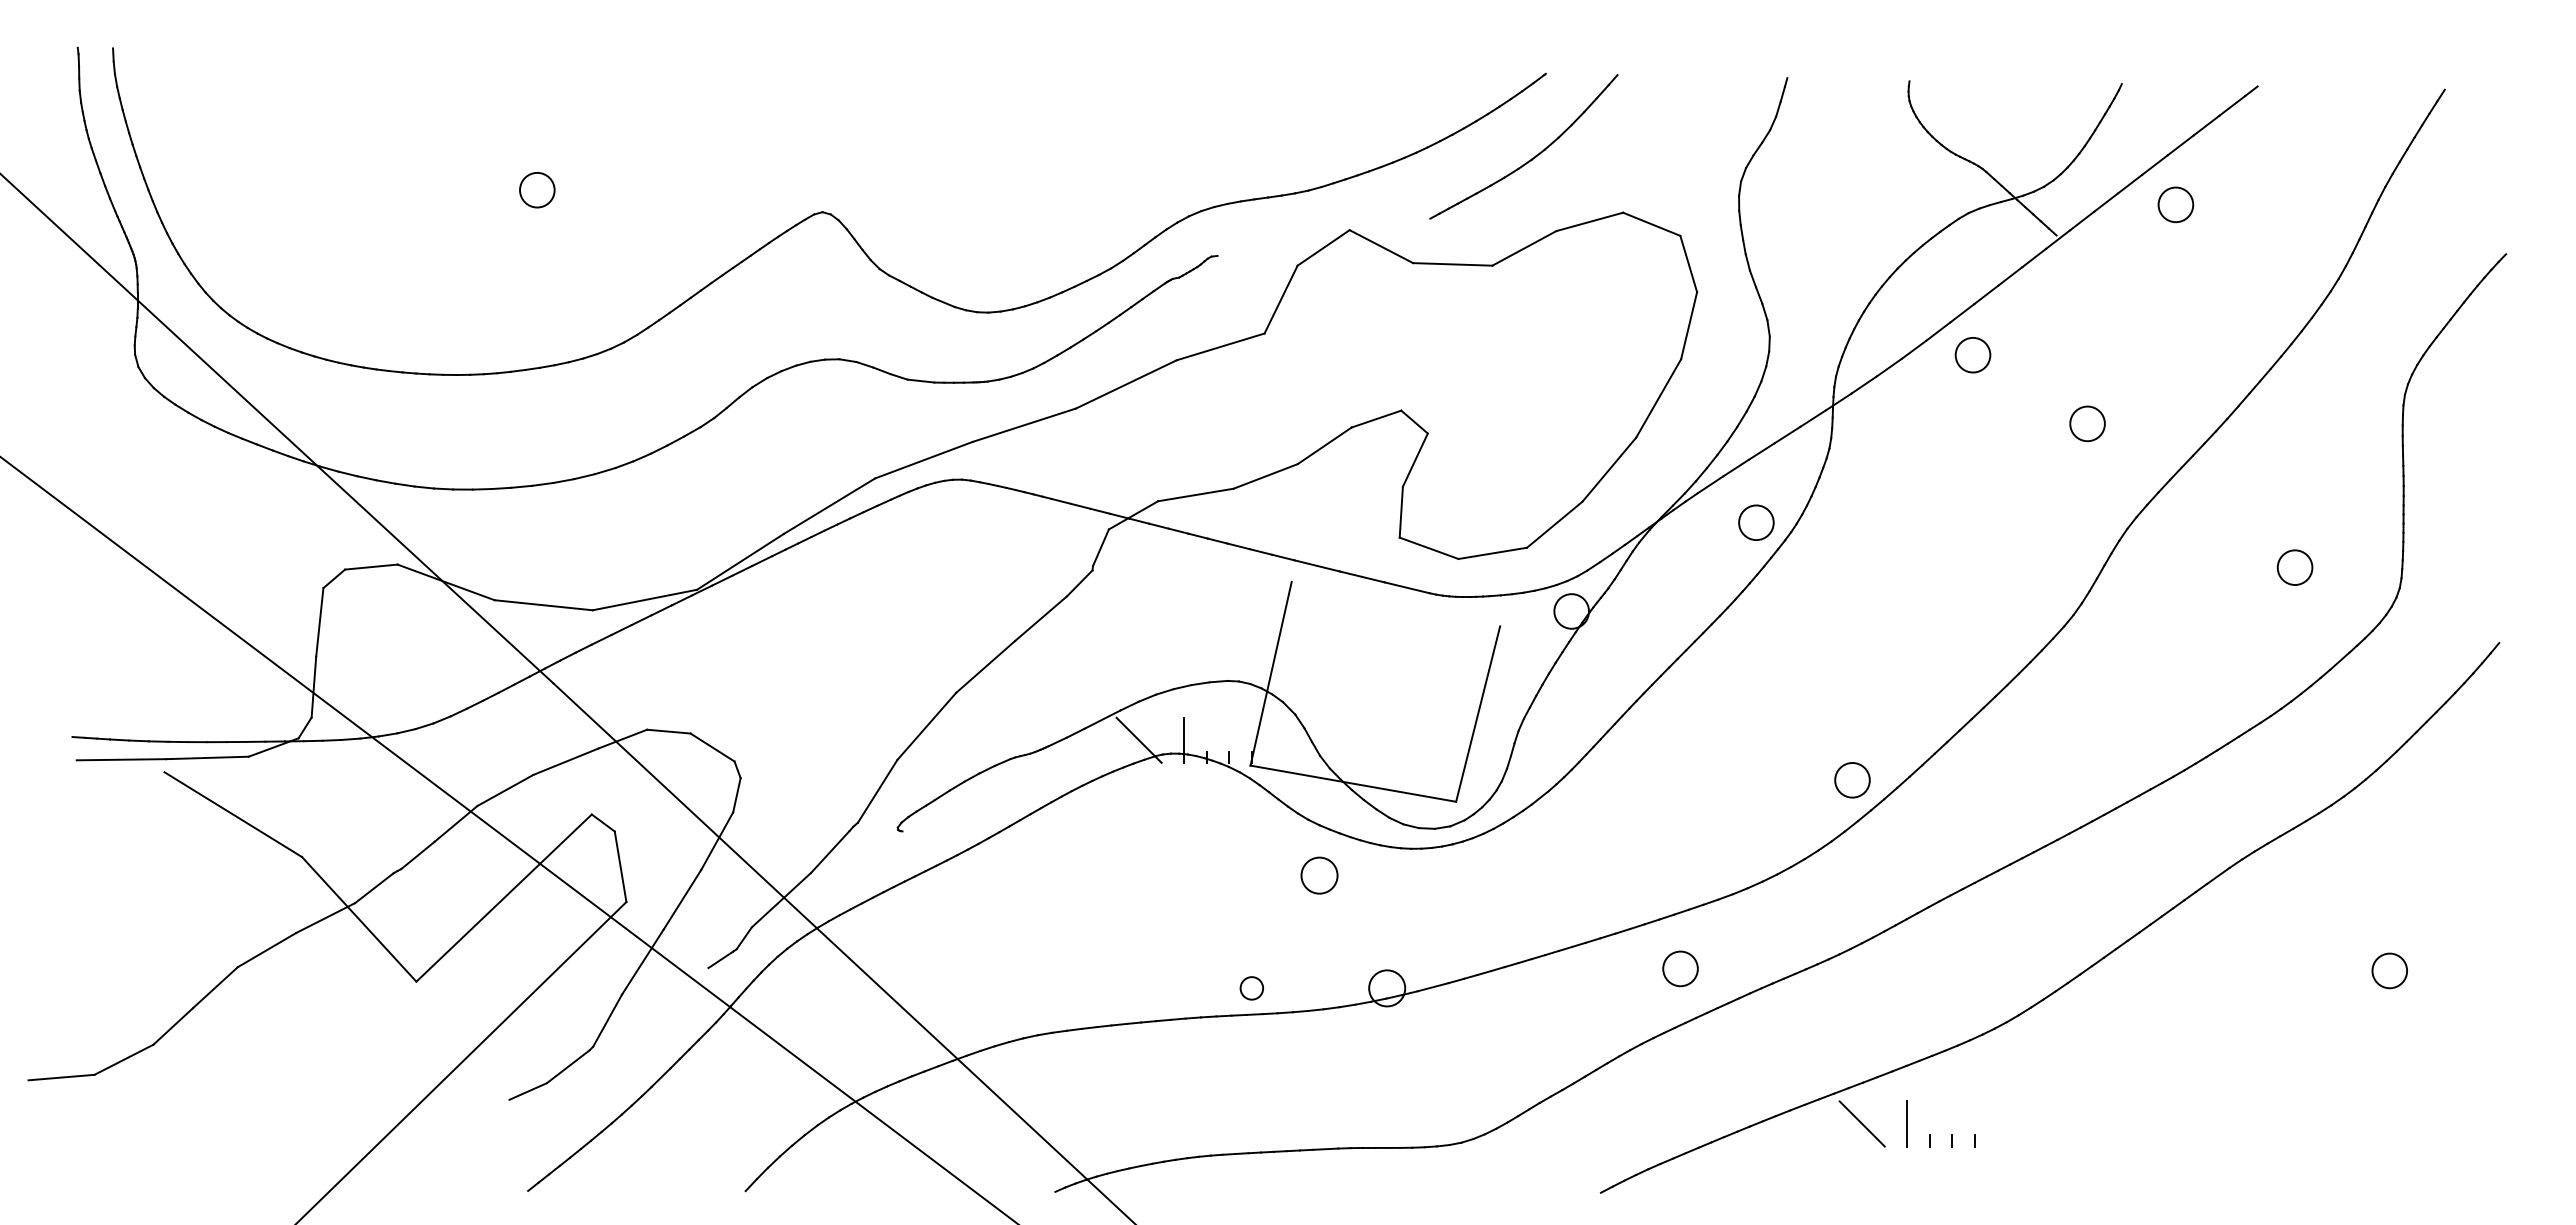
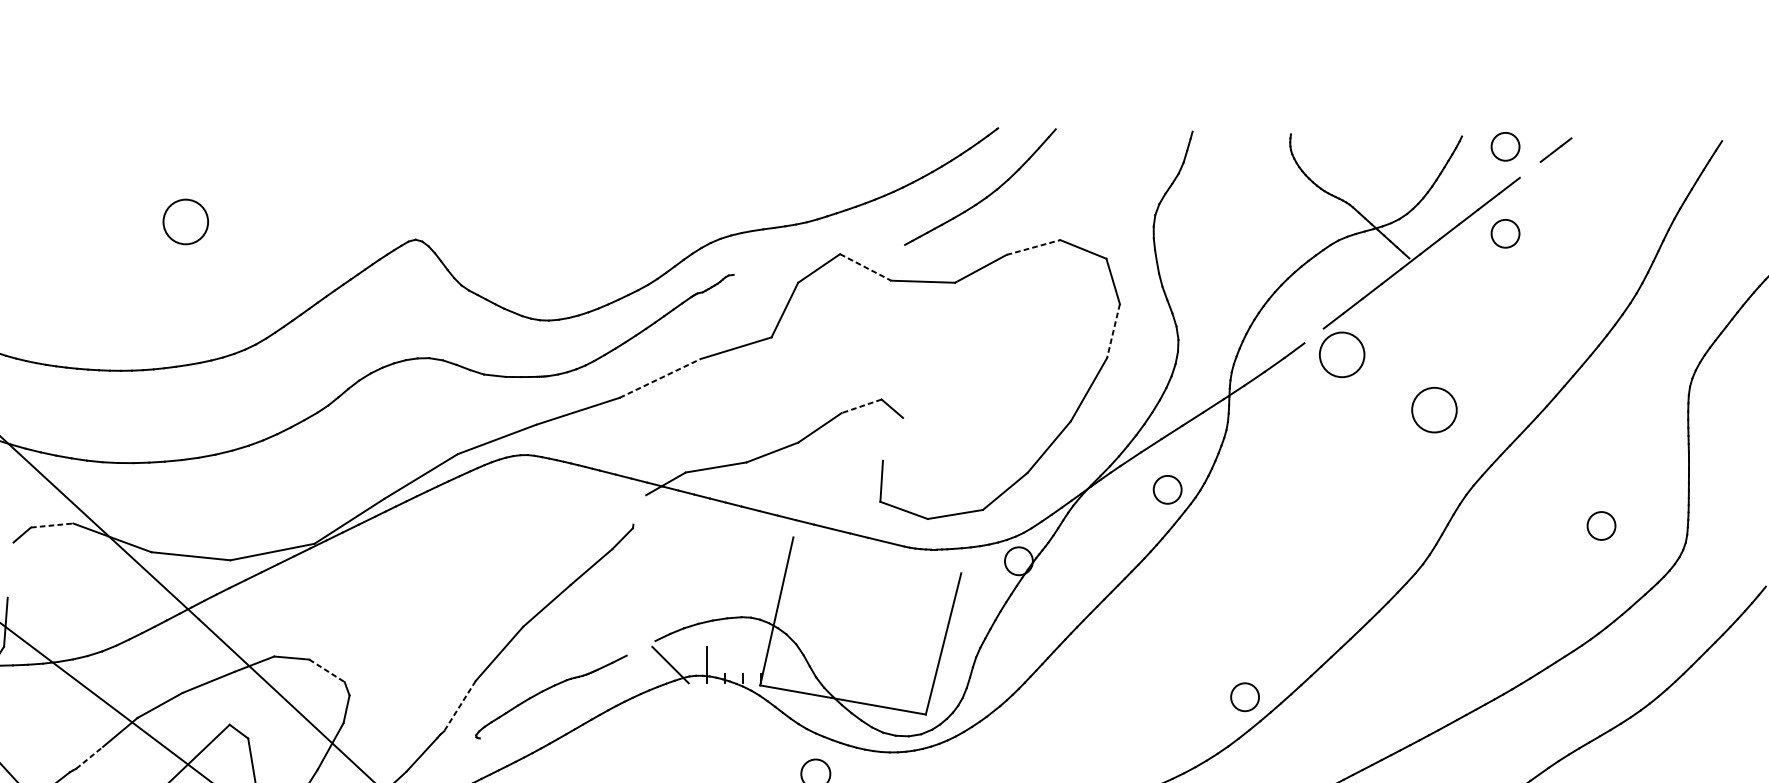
circle: (2175, 96) -> (1505, 146), added
line: (2206, 125) -> (1530, 169), removed
circle: (537, 189) -> (185, 221), size x1.6
line: (1589, 221) -> (1033, 247), solid -> dashed
line: (1381, 246) -> (865, 267), solid -> dashed
line: (1689, 326) -> (1113, 331), solid -> dashed
line: (1938, 331) -> (1314, 335), removed
circle: (1972, 354) -> (1341, 354), size x1.6
line: (1126, 384) -> (660, 378), solid -> dashed
line: (1376, 419) -> (861, 406), solid -> dashed
circle: (2087, 423) -> (1434, 409), size x1.6
line: (1414, 459) -> (892, 438), removed
line: (1100, 547) -> (639, 509), removed
line: (371, 567) -> (52, 525), solid -> dashed
line: (319, 622) -> (10, 570), removed
line: (1102, 719) -> (641, 648), removed
line: (712, 747) -> (326, 670), solid -> dashed
line: (877, 791) -> (459, 706), solid -> dashed
line: (417, 855) -> (89, 757), solid -> dashed

